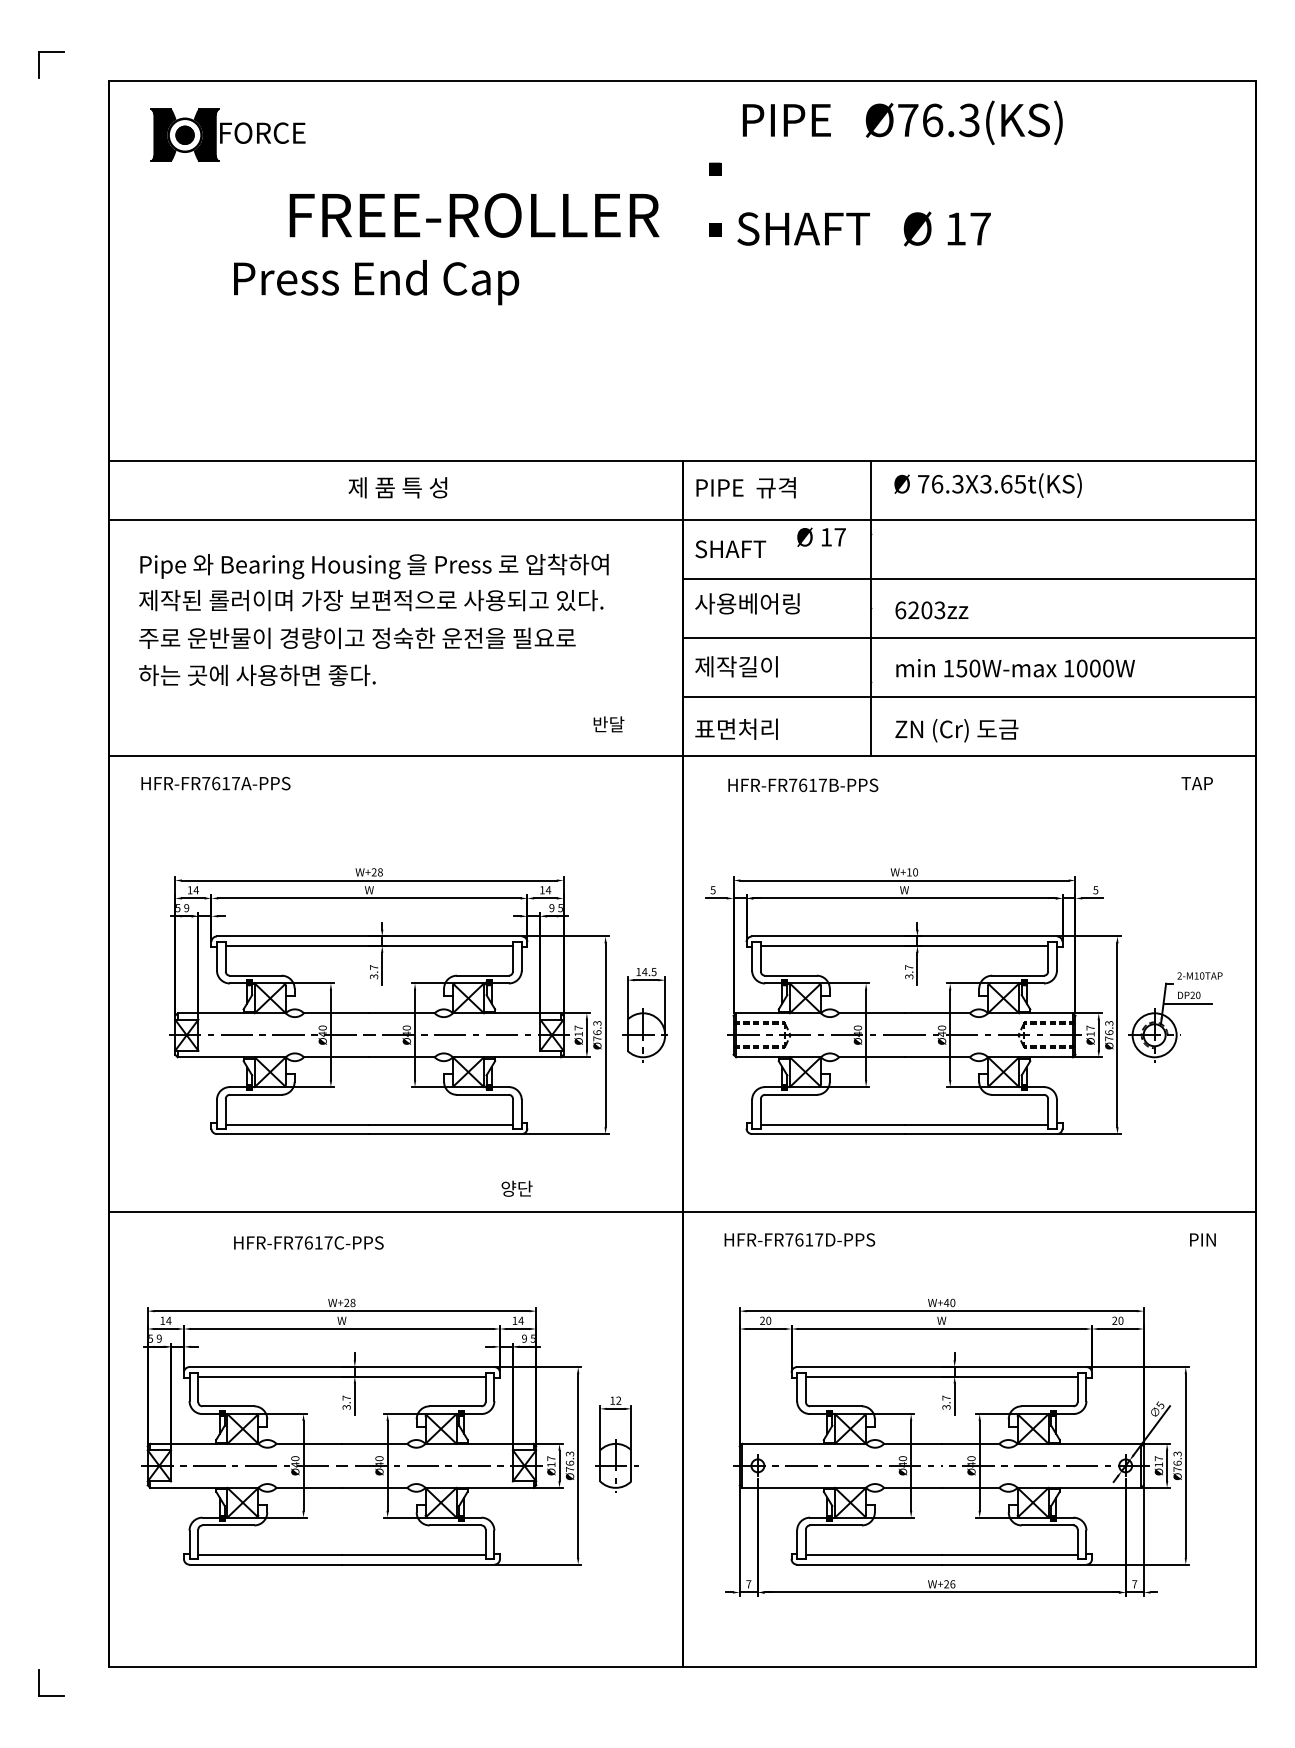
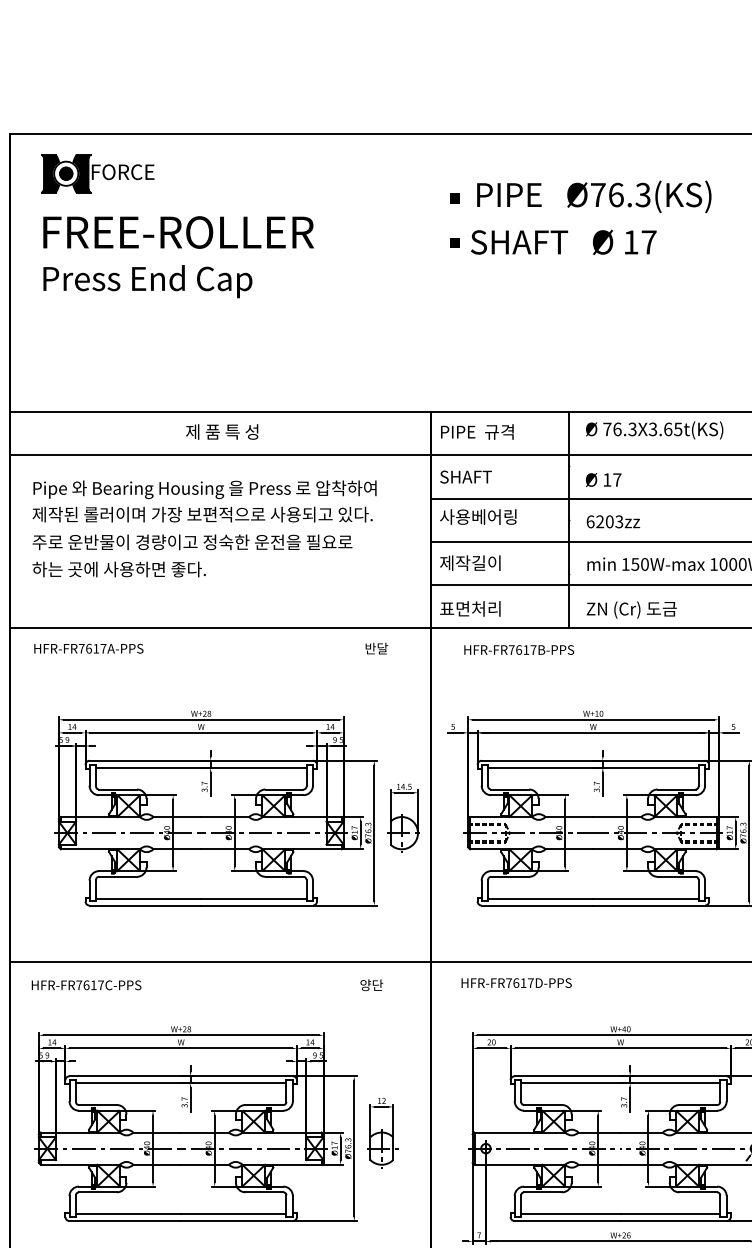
text: (902, 122) -> (594, 196), moved
text: (474, 215) -> (178, 232), moved
text: (376, 282) -> (147, 281), moved
text: (821, 536) -> (603, 479), moved
text: (608, 724) -> (376, 648), moved
text: (516, 1188) -> (371, 985), moved
text: (308, 1242) -> (86, 985), moved

